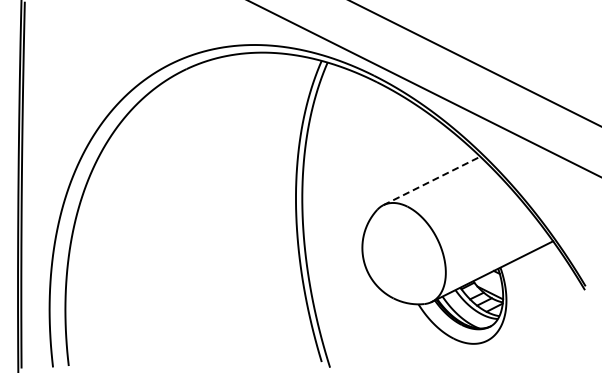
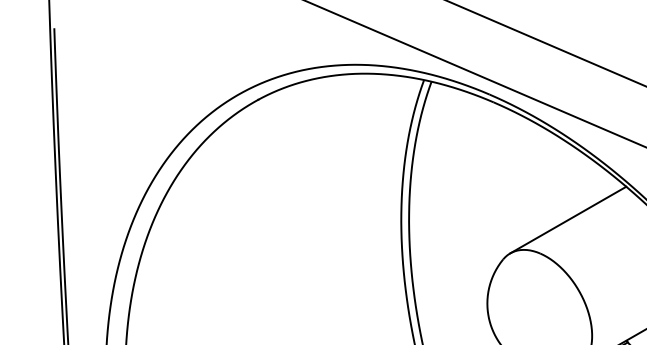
line: (432, 180) -> (569, 219), dashed -> solid

